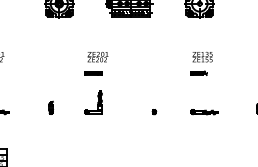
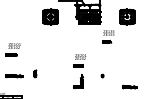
part: (201, 63) -> (108, 36), moved
part: (95, 83) -> (79, 71), moved
part: (51, 107) -> (35, 73), moved
part: (203, 111) -> (129, 86), moved

